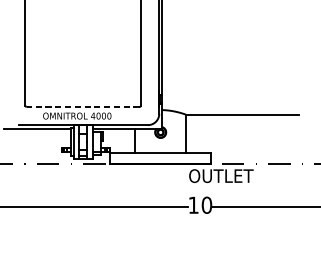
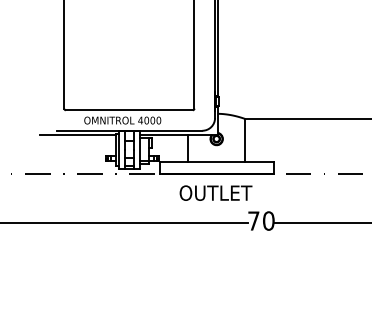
line: (83, 107) -> (129, 110), dashed -> solid
text: (220, 175) -> (215, 192), moved
text: (193, 204) -> (253, 220), 10 -> 70

